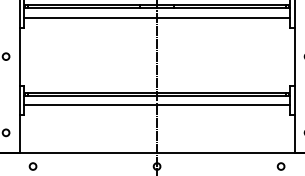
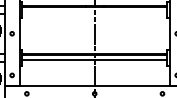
line: (156, 17) -> (94, 12), removed

